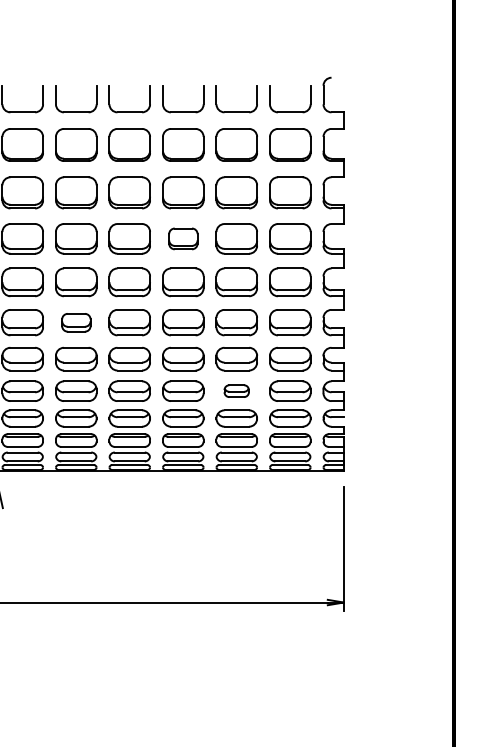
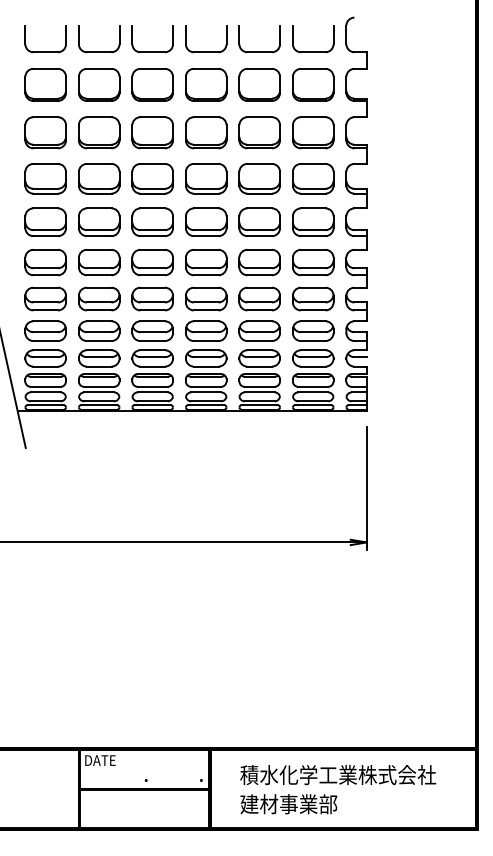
part: (183, 238) -> (206, 178), size x1.43
part: (76, 322) -> (99, 262), size x1.43
part: (236, 390) -> (259, 330), size x1.67

